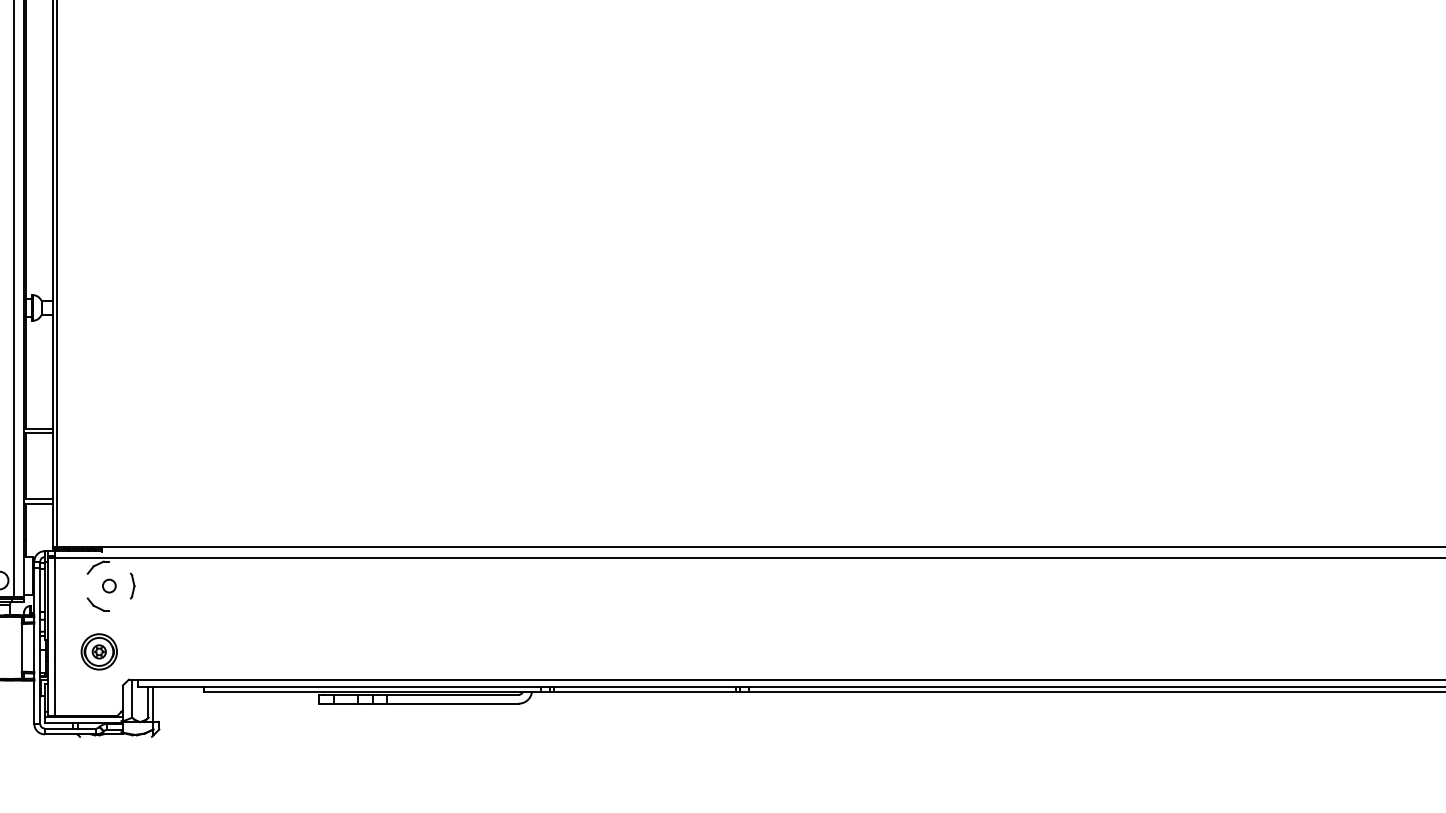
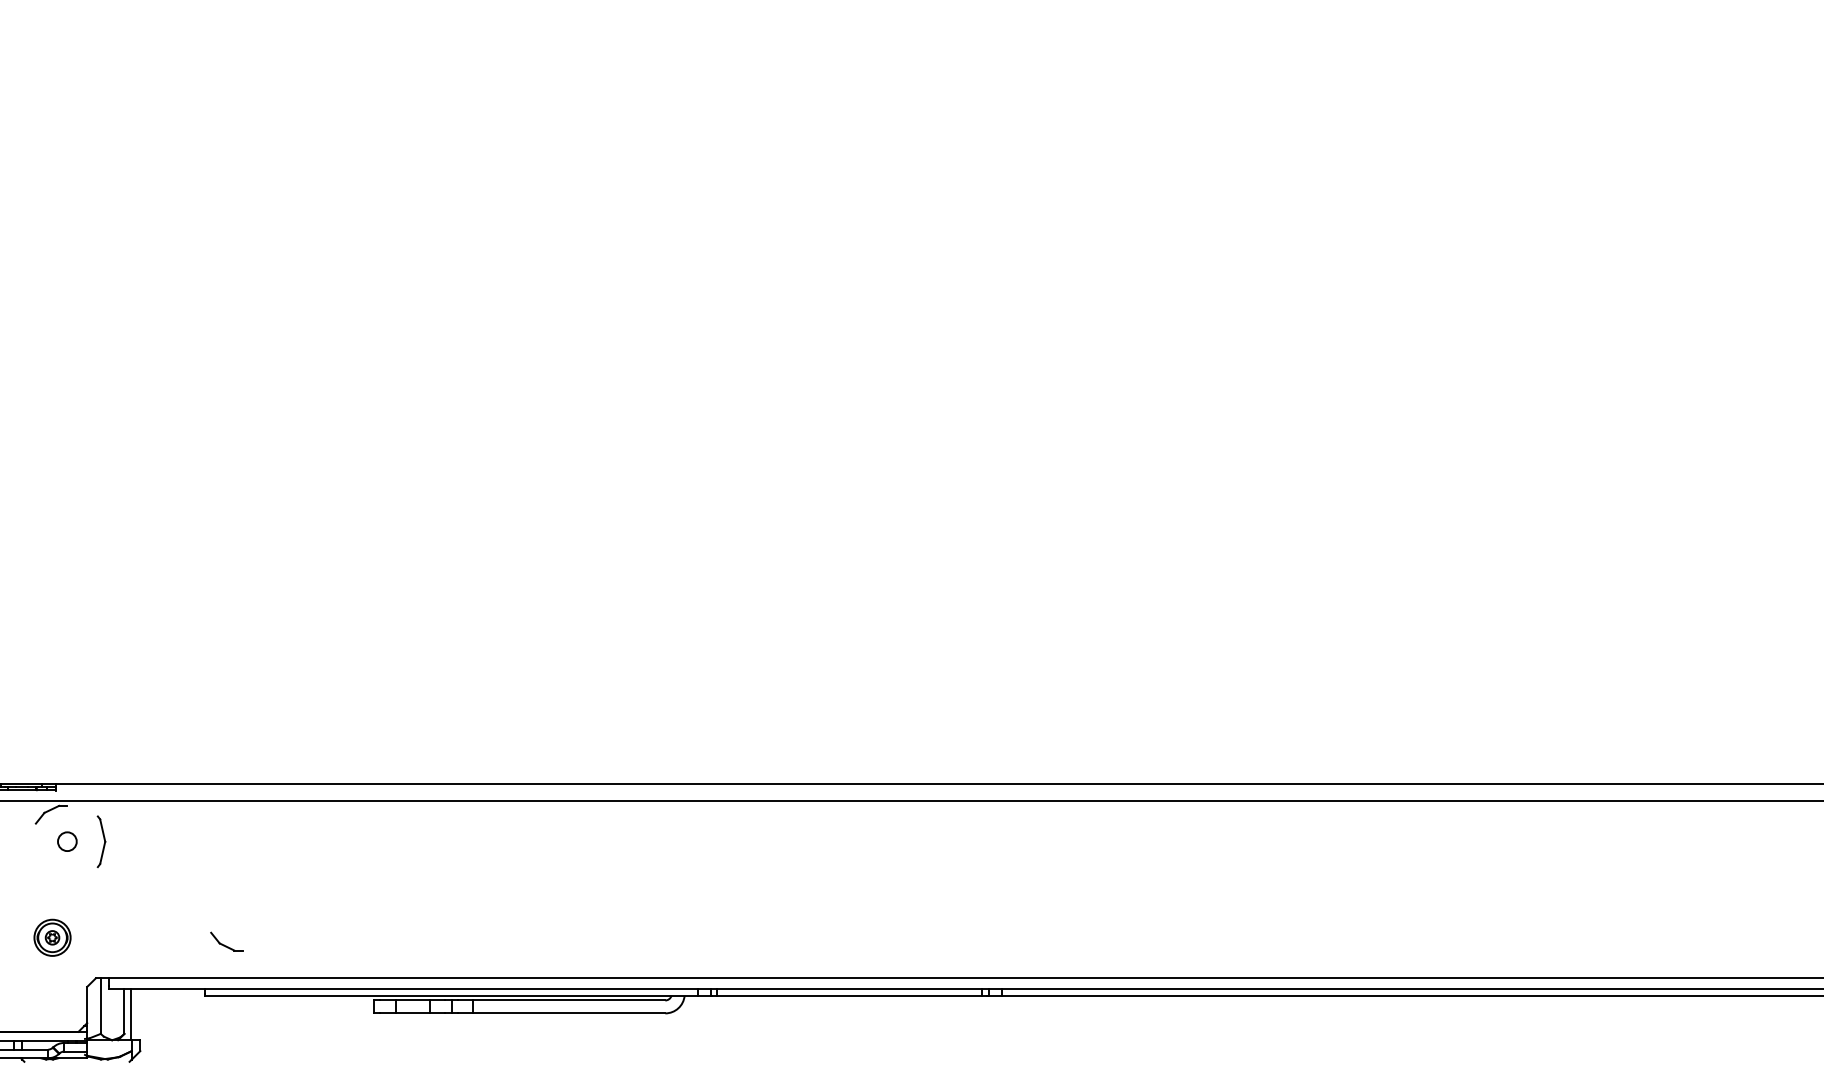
part: (132, 585) -> (101, 840), size x1.4
part: (97, 604) -> (225, 941), moved
part: (98, 651) -> (51, 937), size x0.7

